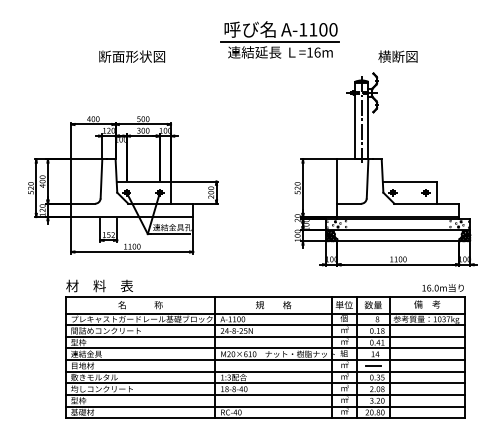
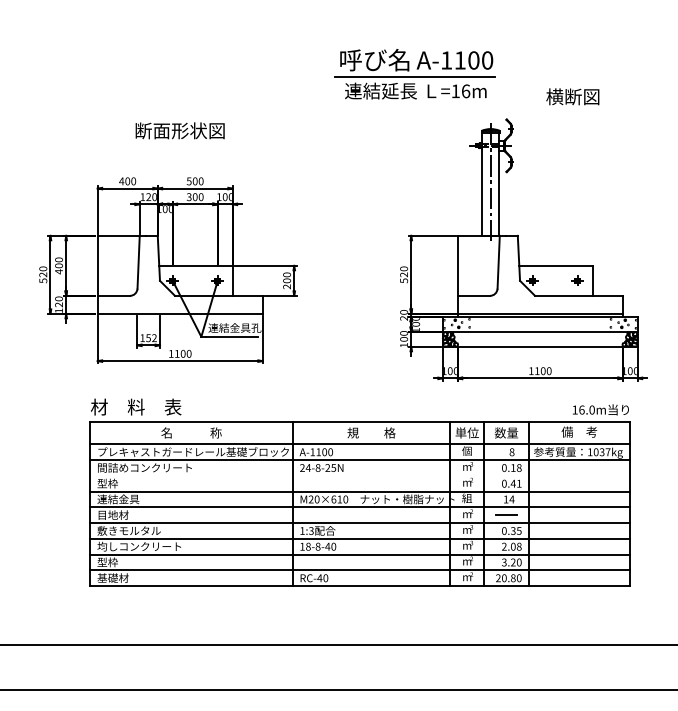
part: (279, 40) -> (414, 74), moved
text: (131, 56) -> (179, 130), moved
text: (397, 56) -> (572, 96), moved
line: (265, 336) -> (360, 475), removed

